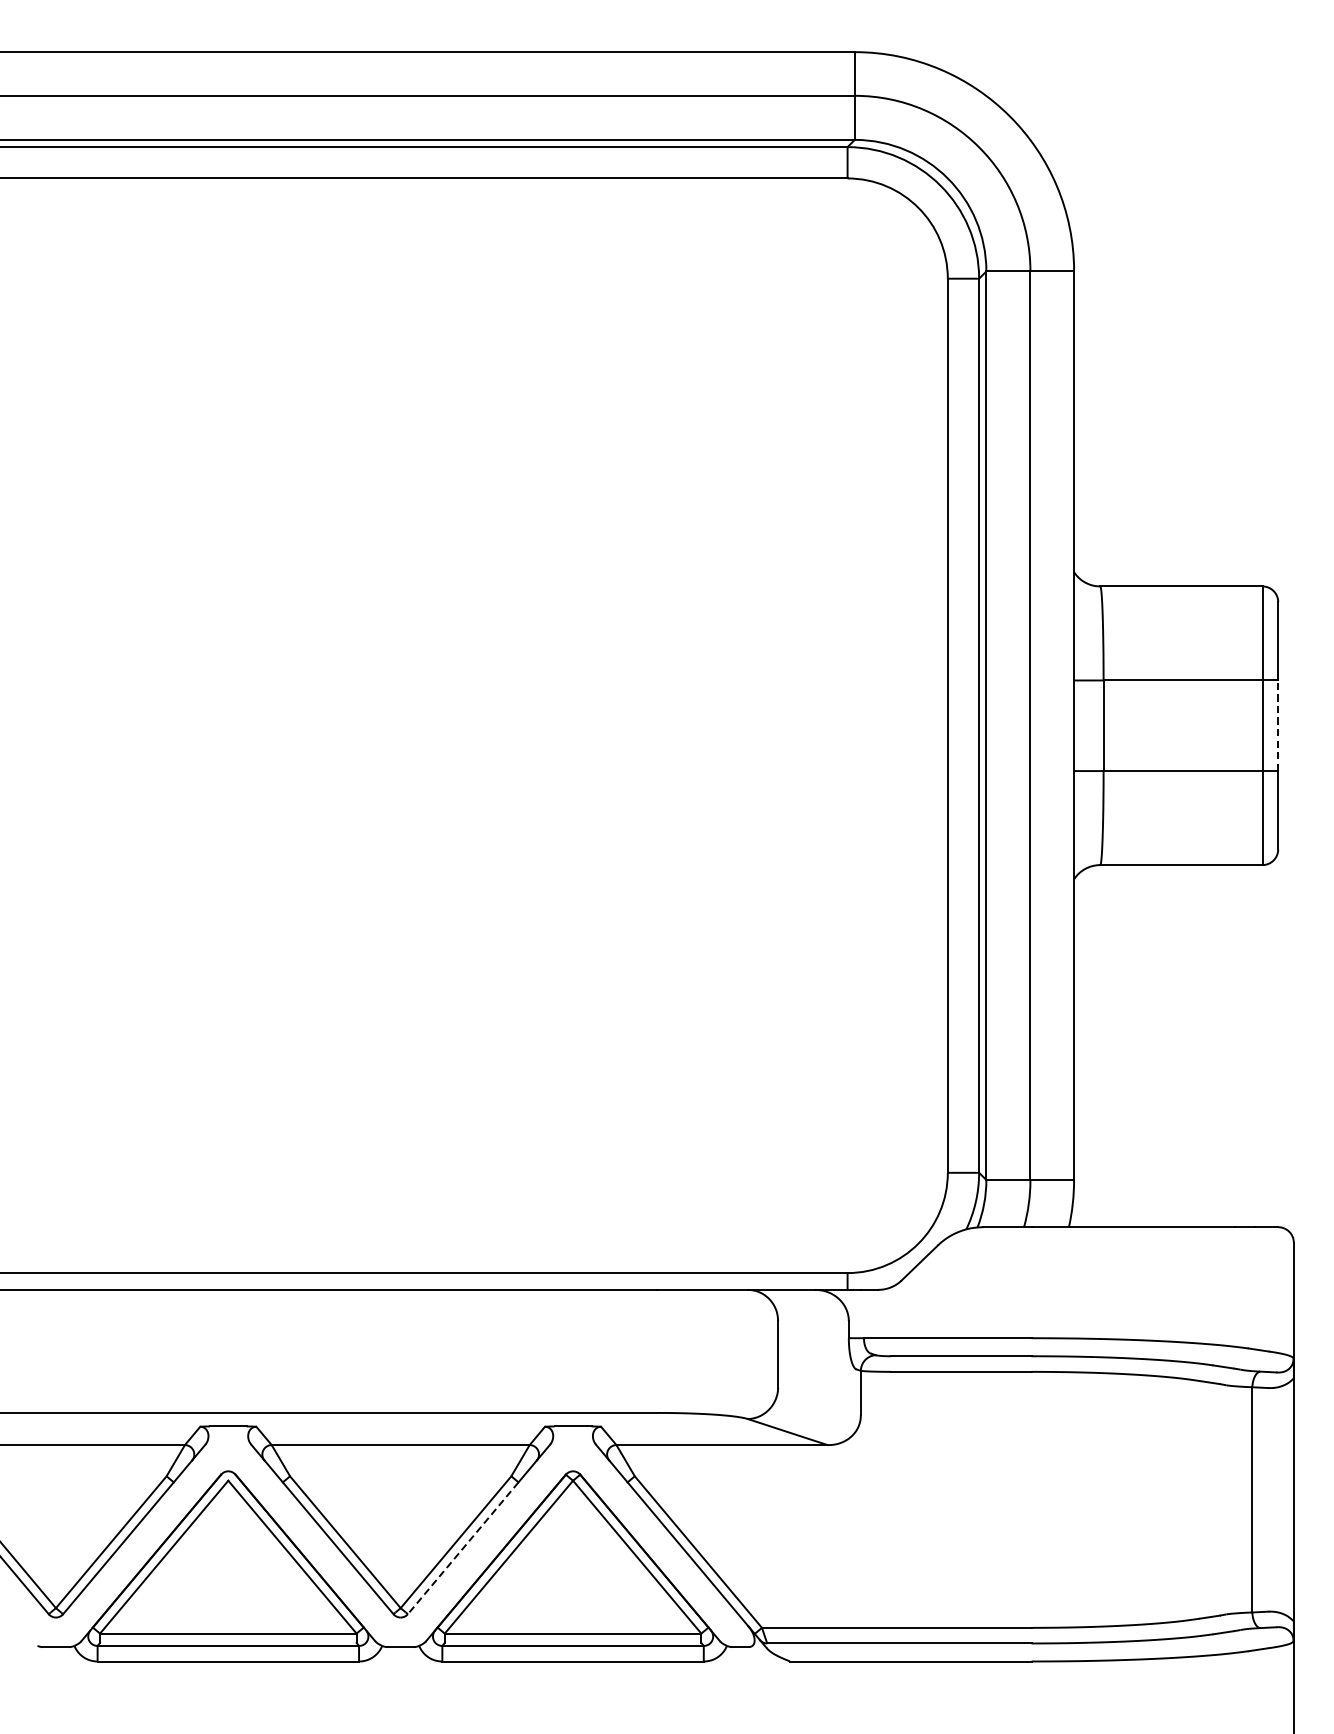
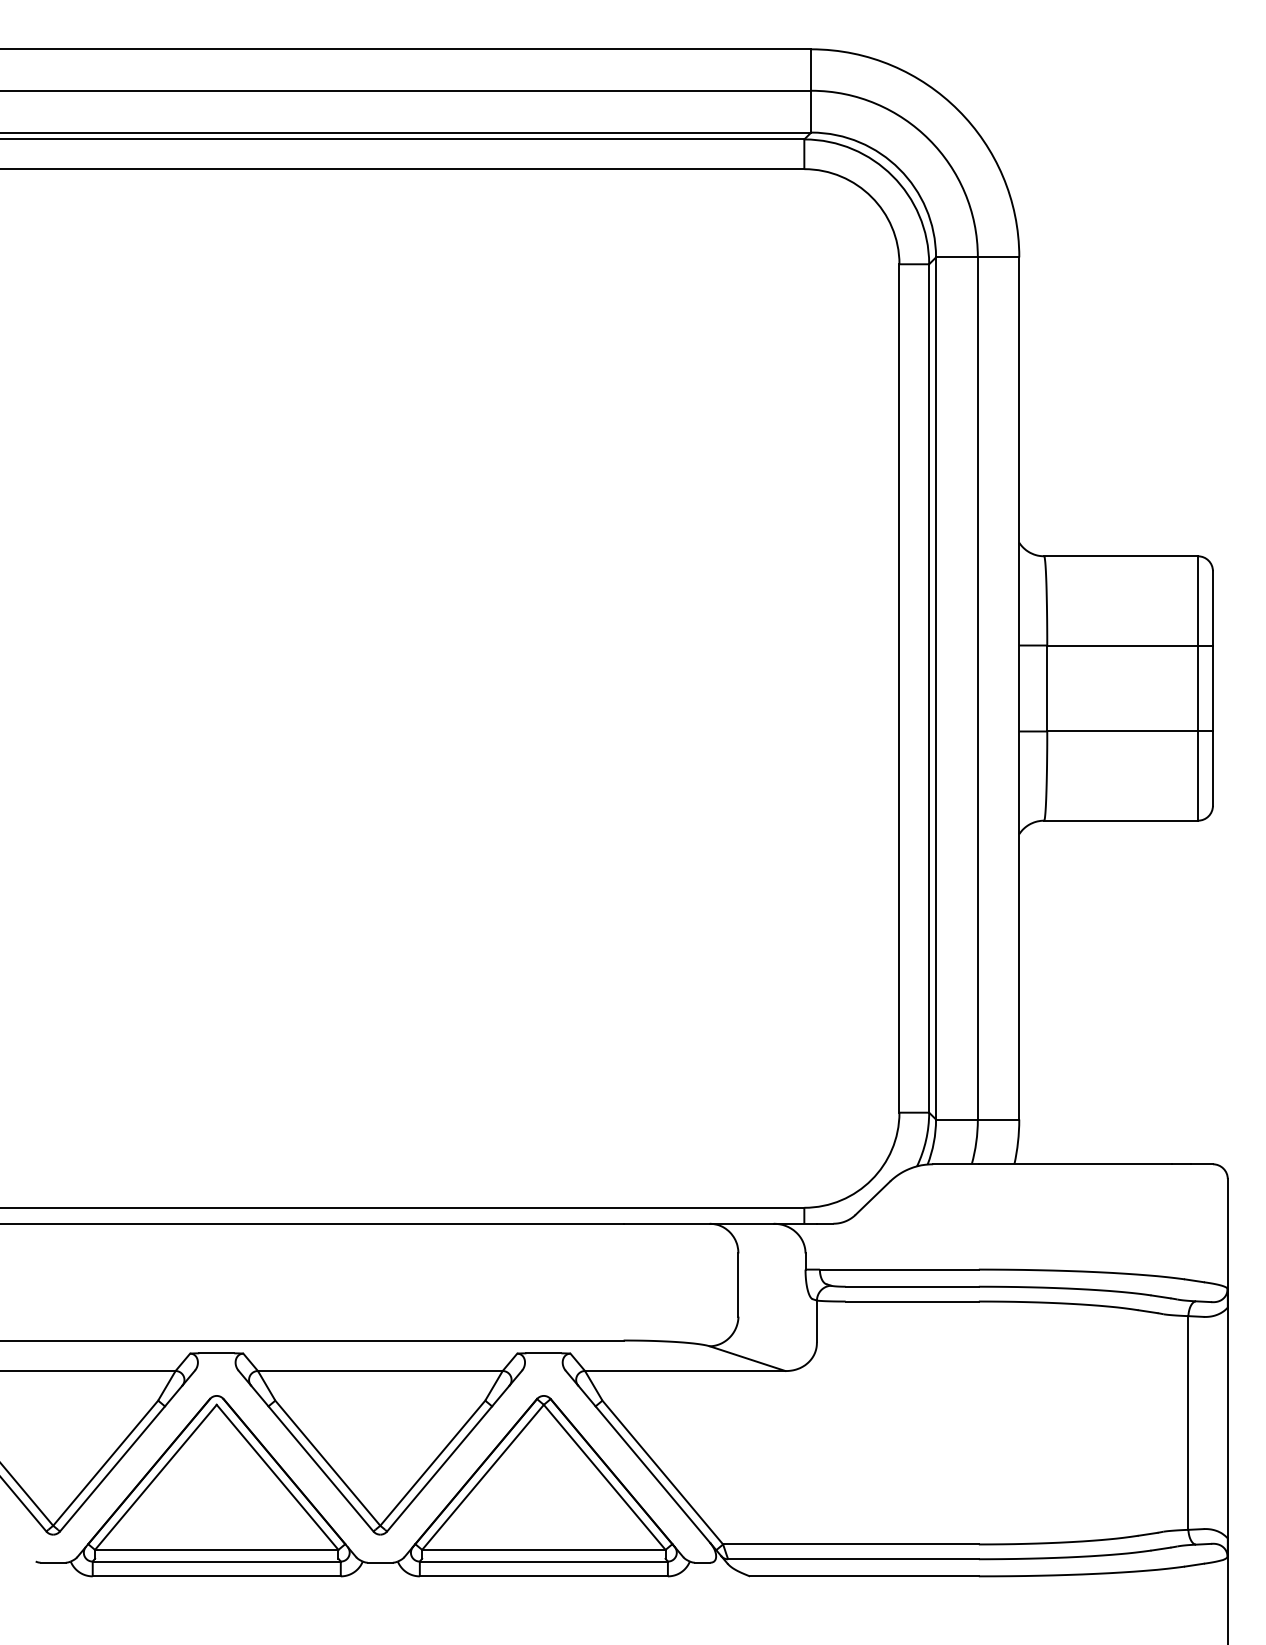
line: (1277, 725) -> (1212, 688), dashed -> solid
line: (463, 1547) -> (439, 1468), dashed -> solid

